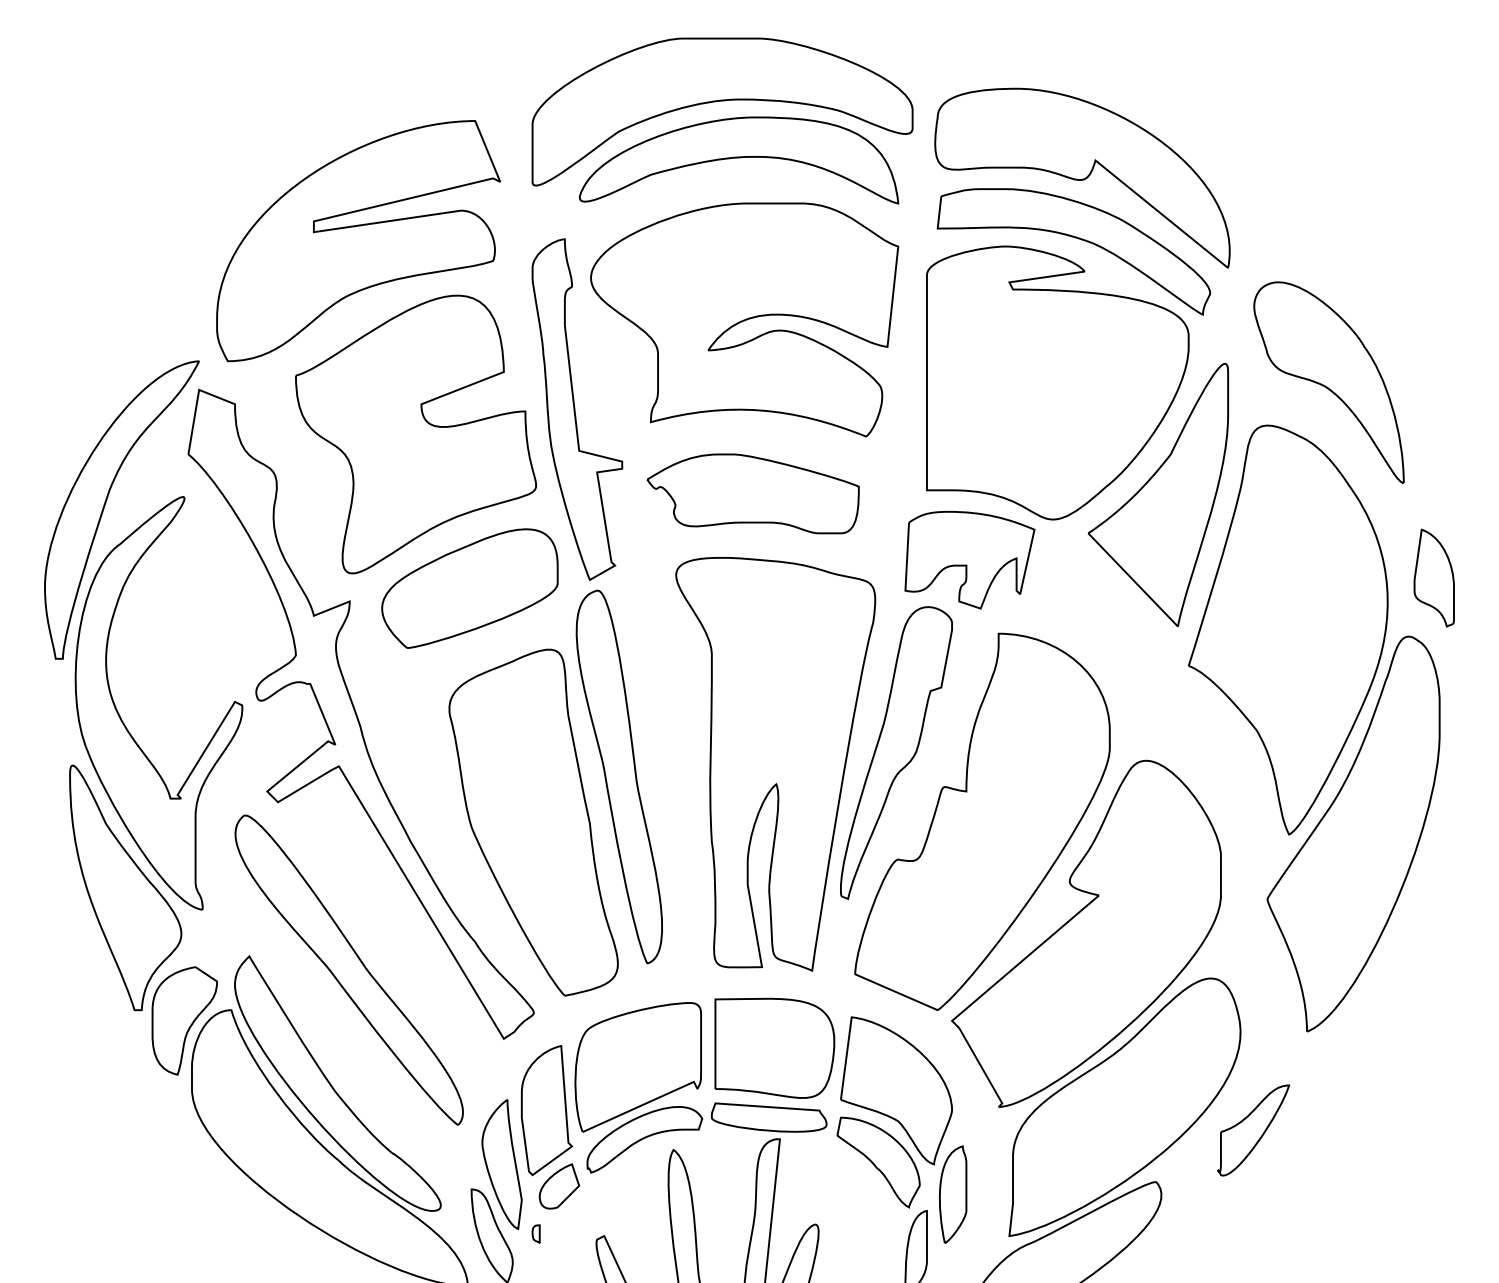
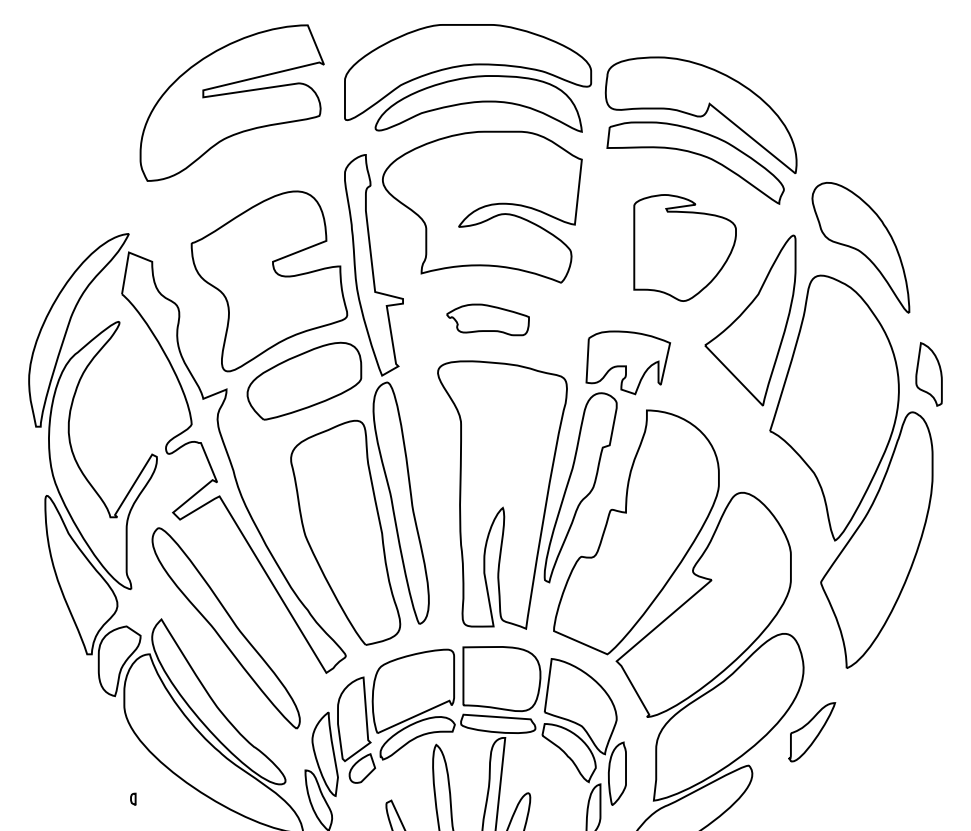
part: (357, 240) -> (231, 102), moved
part: (1056, 382) -> (684, 247), size x0.6
part: (752, 493) -> (487, 319), size x0.6
part: (536, 1232) -> (133, 798), moved

